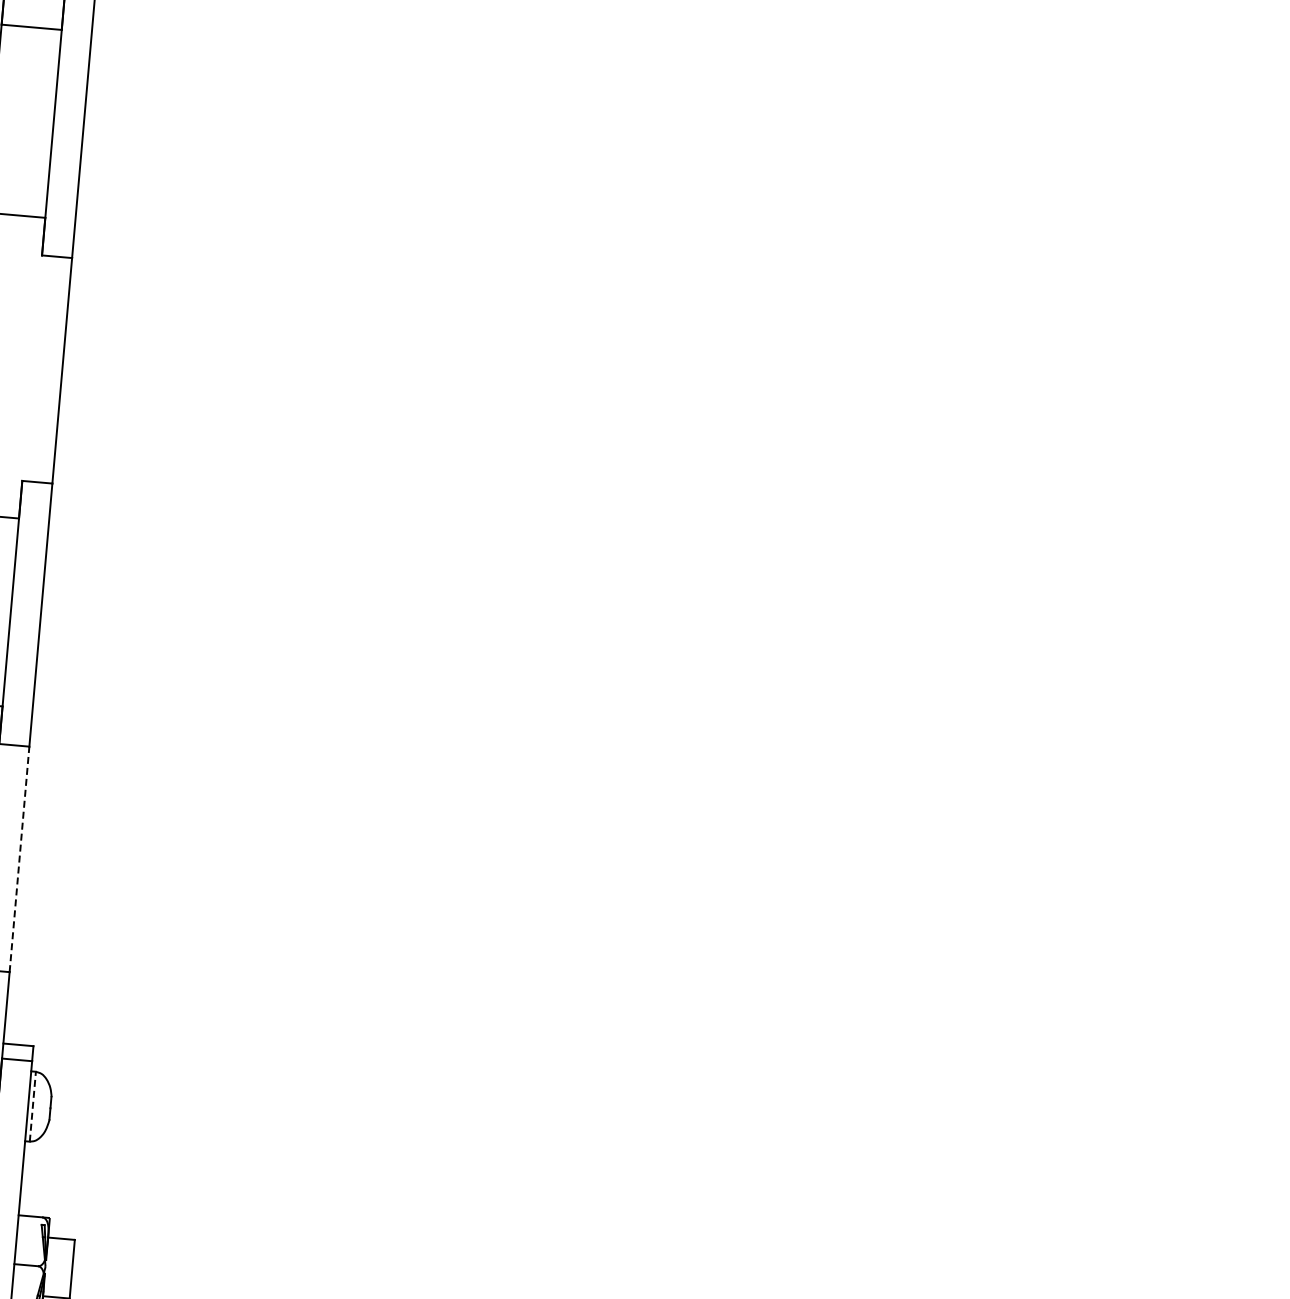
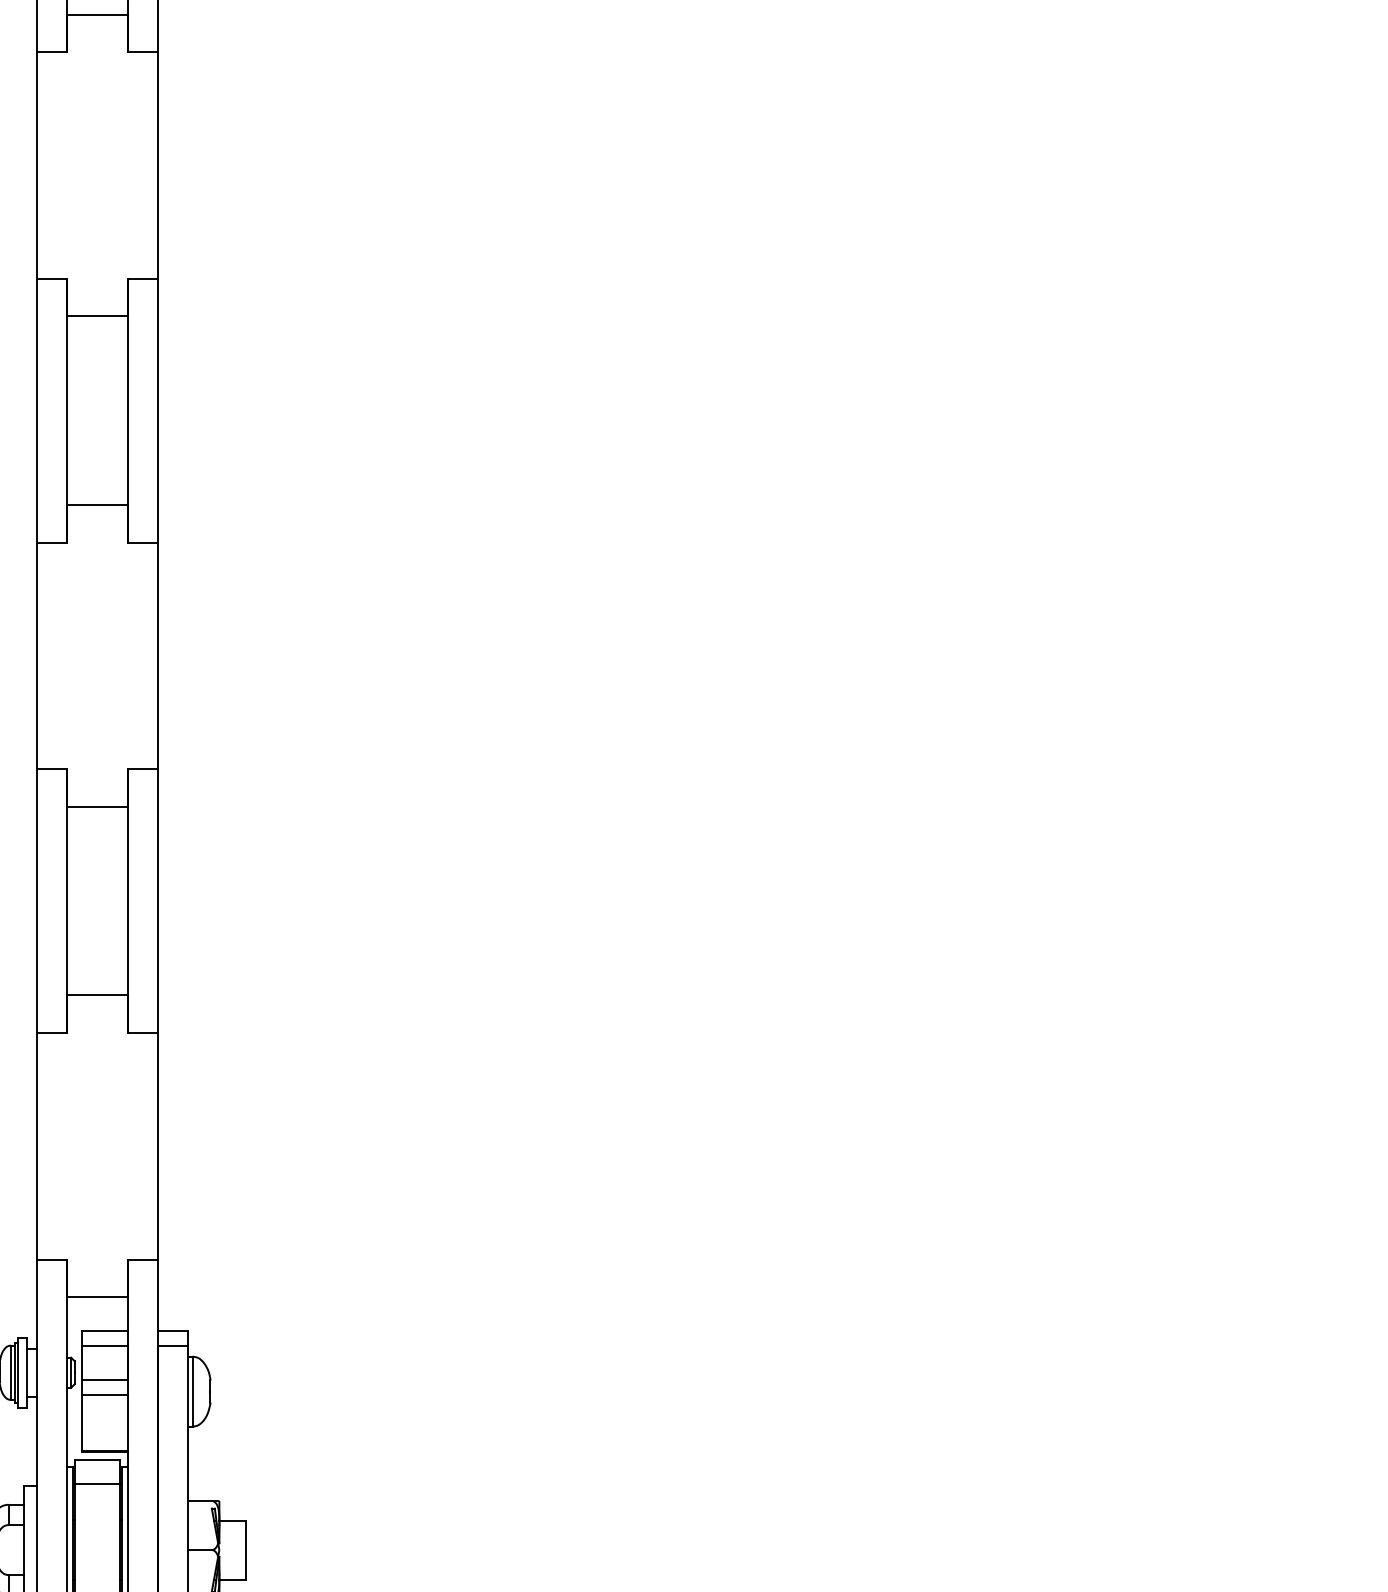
line: (19, 858) -> (157, 1145), dashed -> solid
line: (32, 1106) -> (192, 1391), dashed -> solid

